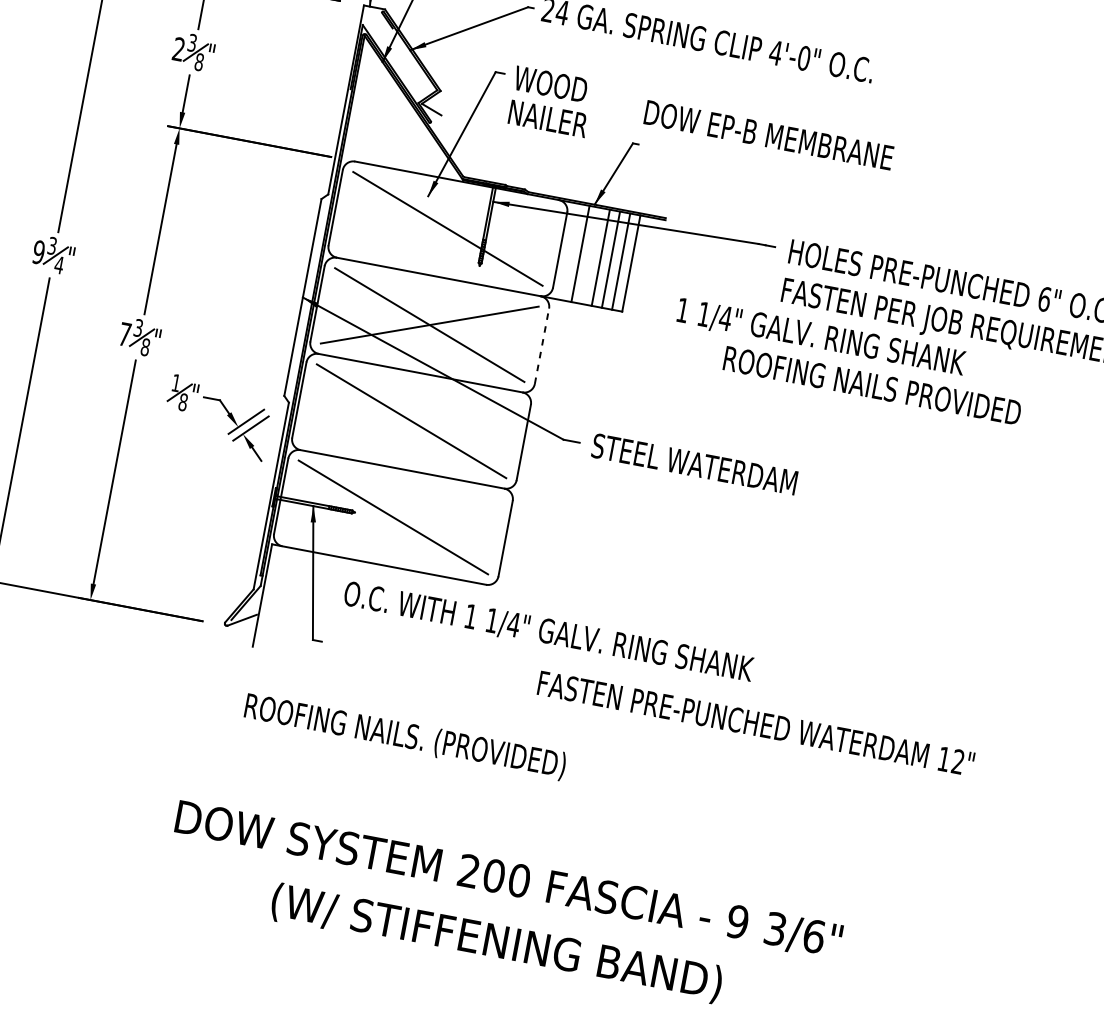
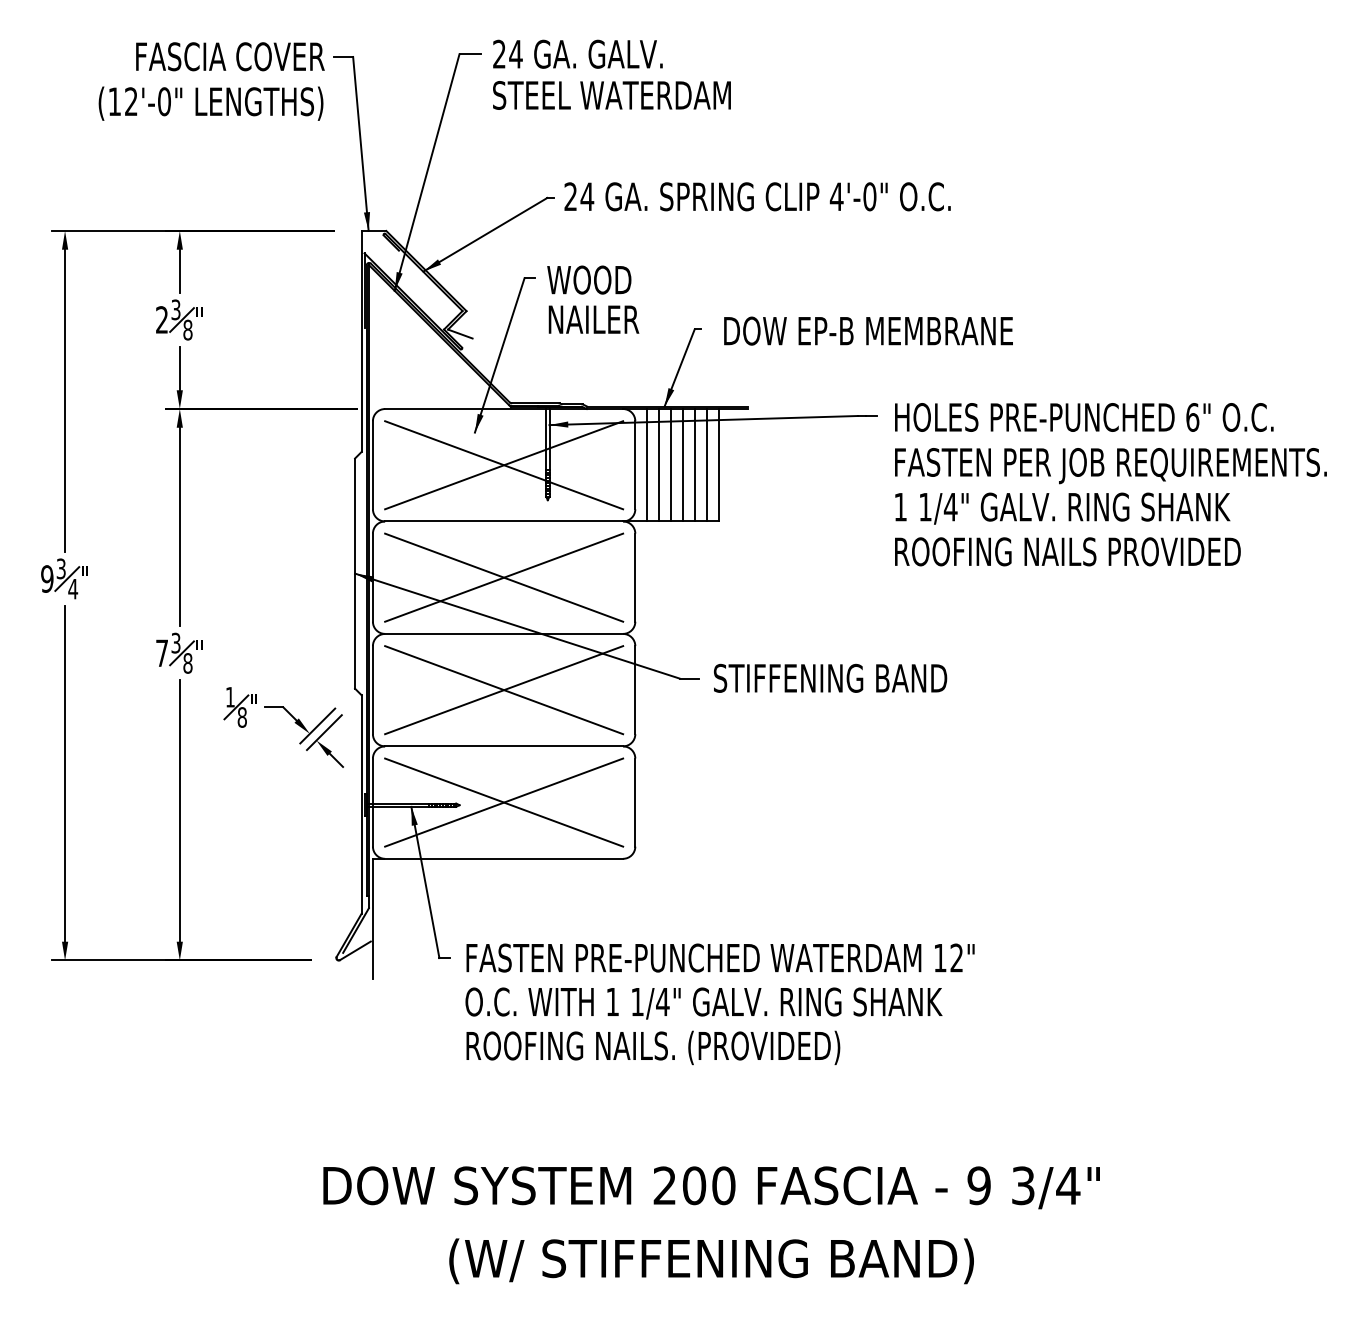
text: (769, 134) -> (868, 330), moved
line: (448, 229) -> (504, 465), added
line: (570, 252) -> (647, 465), added
line: (590, 256) -> (670, 465), added
text: (821, 337) -> (1062, 508), moved
line: (542, 346) -> (635, 577), dashed -> solid
text: (872, 385) -> (1067, 551), moved
line: (411, 421) -> (504, 690), added
text: (709, 466) -> (850, 677), STEEL WATERDAM -> STIFFENING BAND
line: (393, 517) -> (504, 802), added
text: (548, 632) -> (703, 1003), moved
text: (756, 723) -> (720, 957), moved
text: (405, 736) -> (653, 1047), moved
text: (814, 936) -> (1068, 1185), 3/6" -> 3/4"

